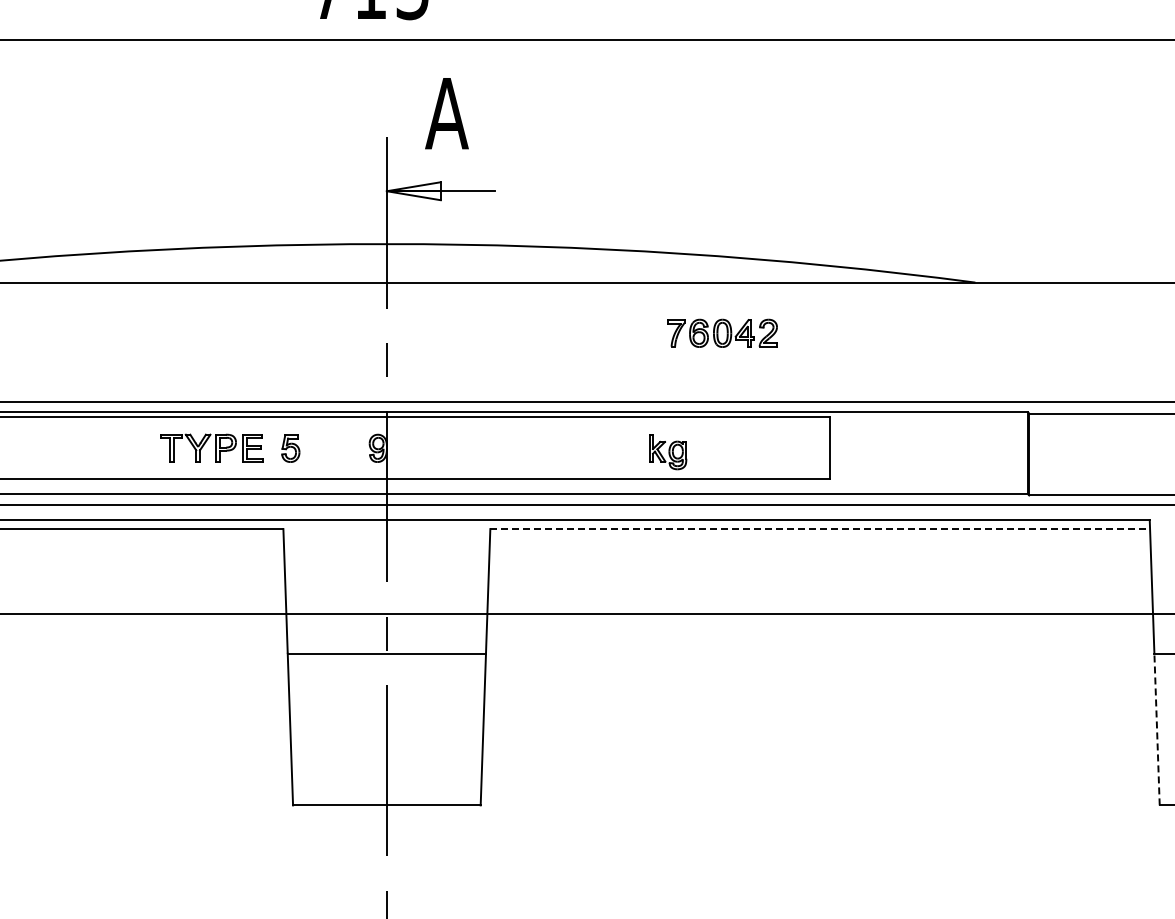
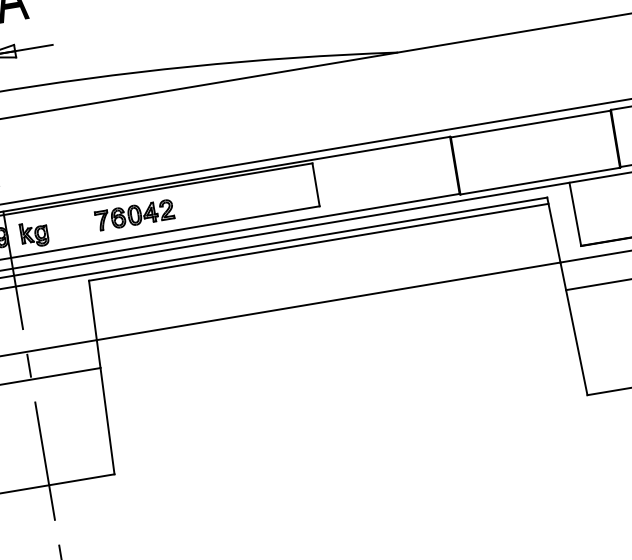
part: (722, 332) -> (134, 214), moved
part: (668, 452) -> (34, 234), moved
line: (820, 529) -> (319, 242), dashed -> solid
line: (1157, 729) -> (577, 342), dashed -> solid

